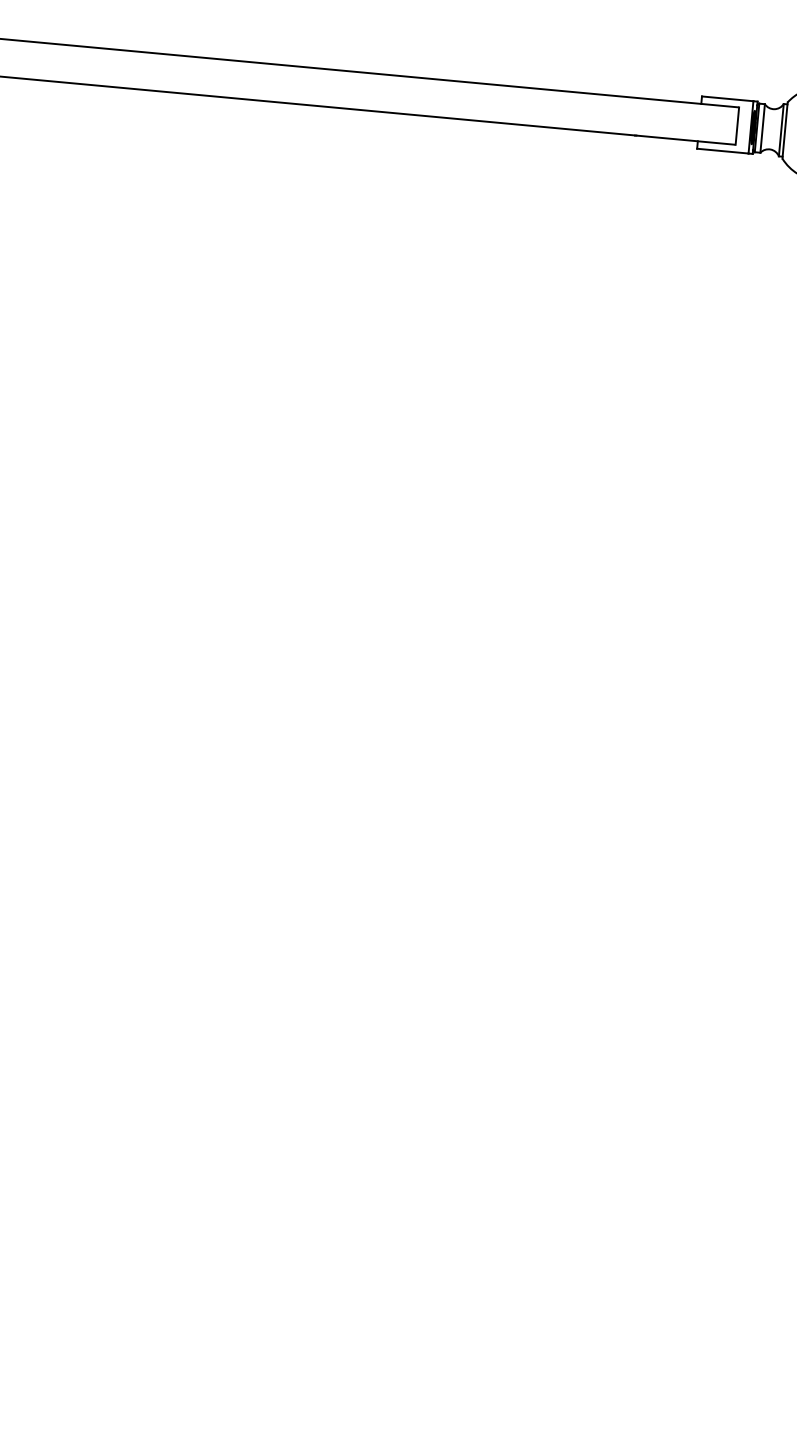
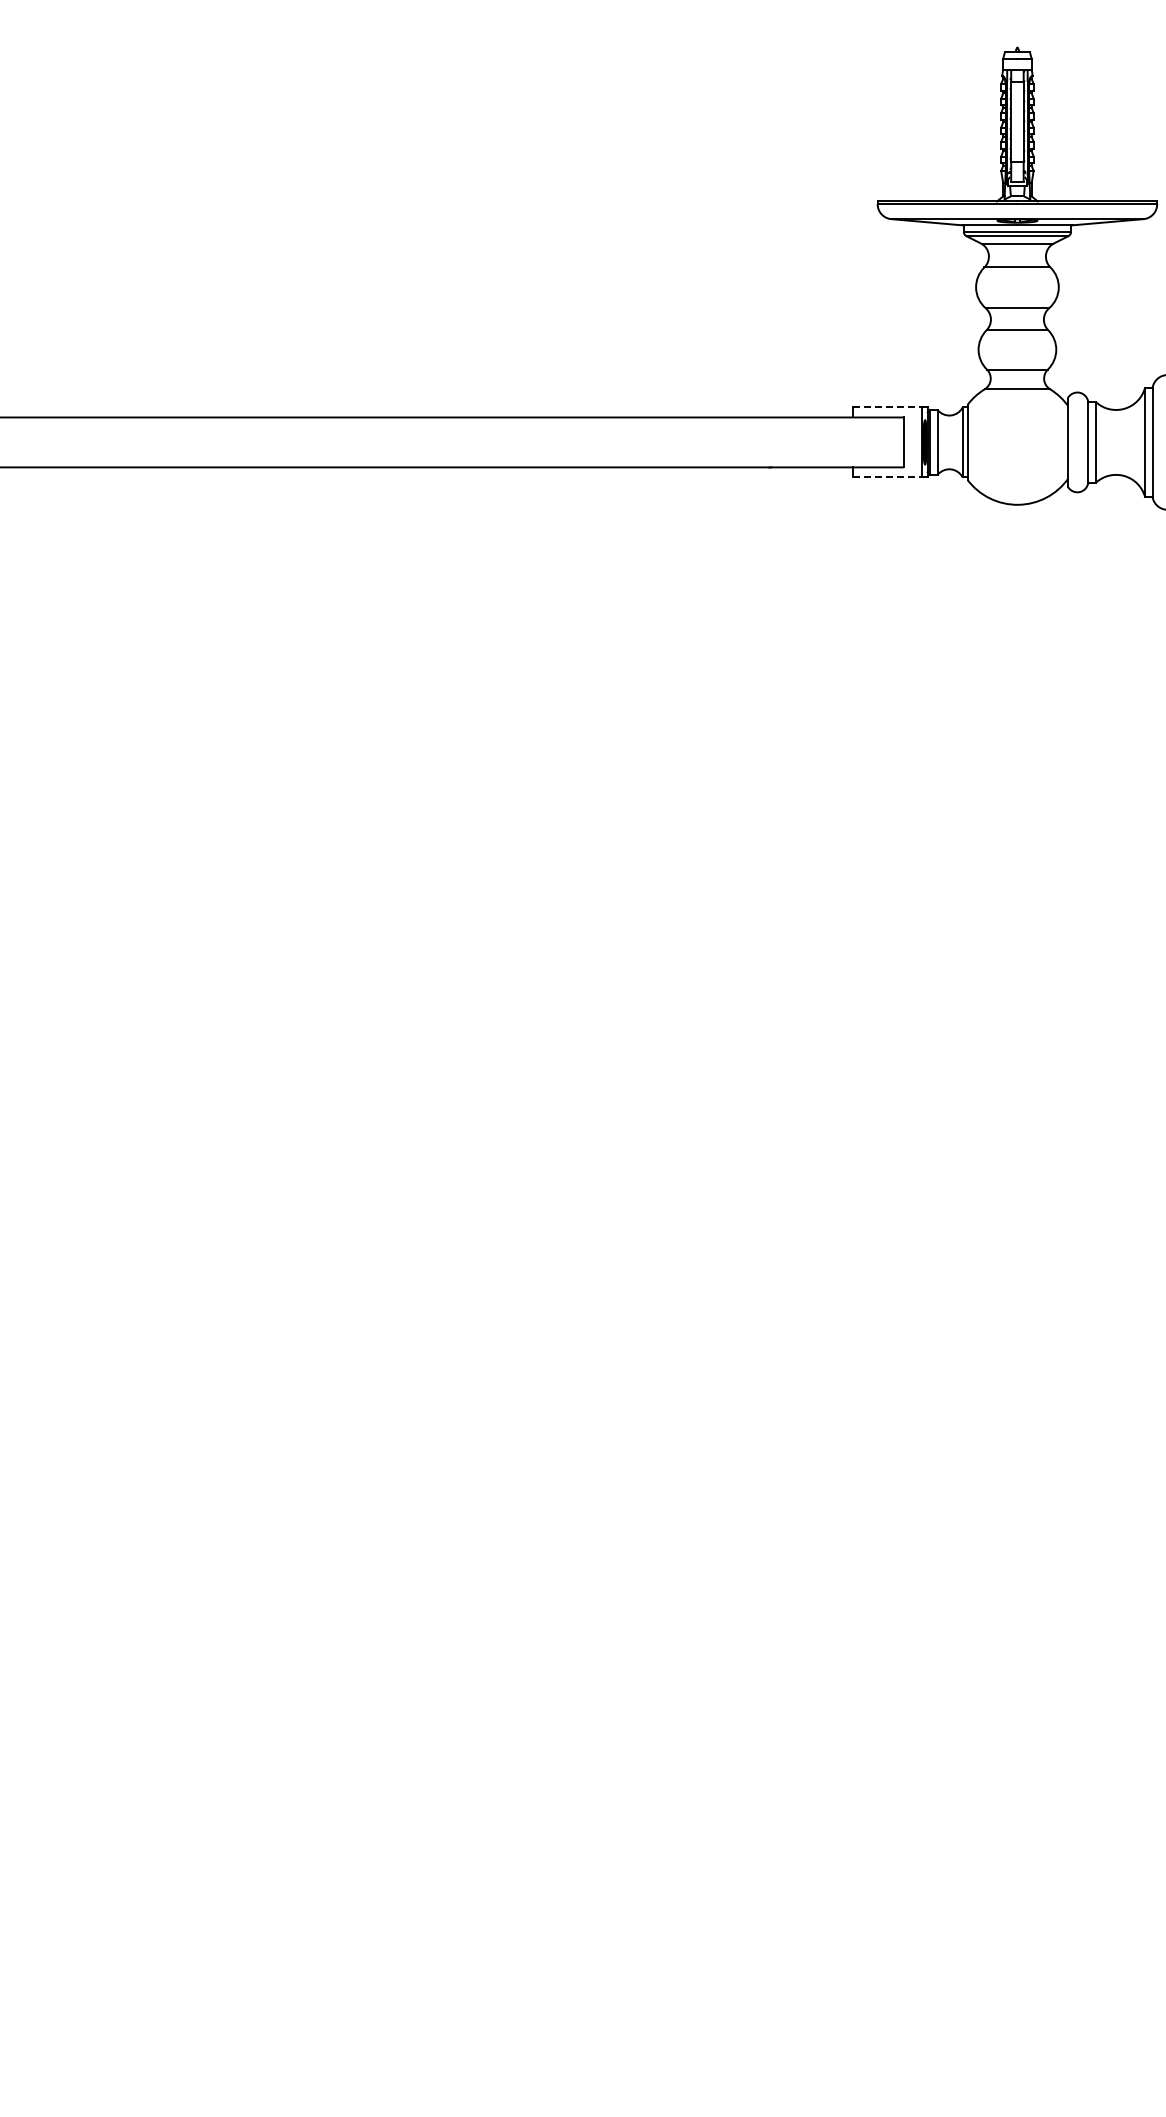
line: (728, 98) -> (888, 407), solid -> dashed
line: (723, 151) -> (888, 477), solid -> dashed

